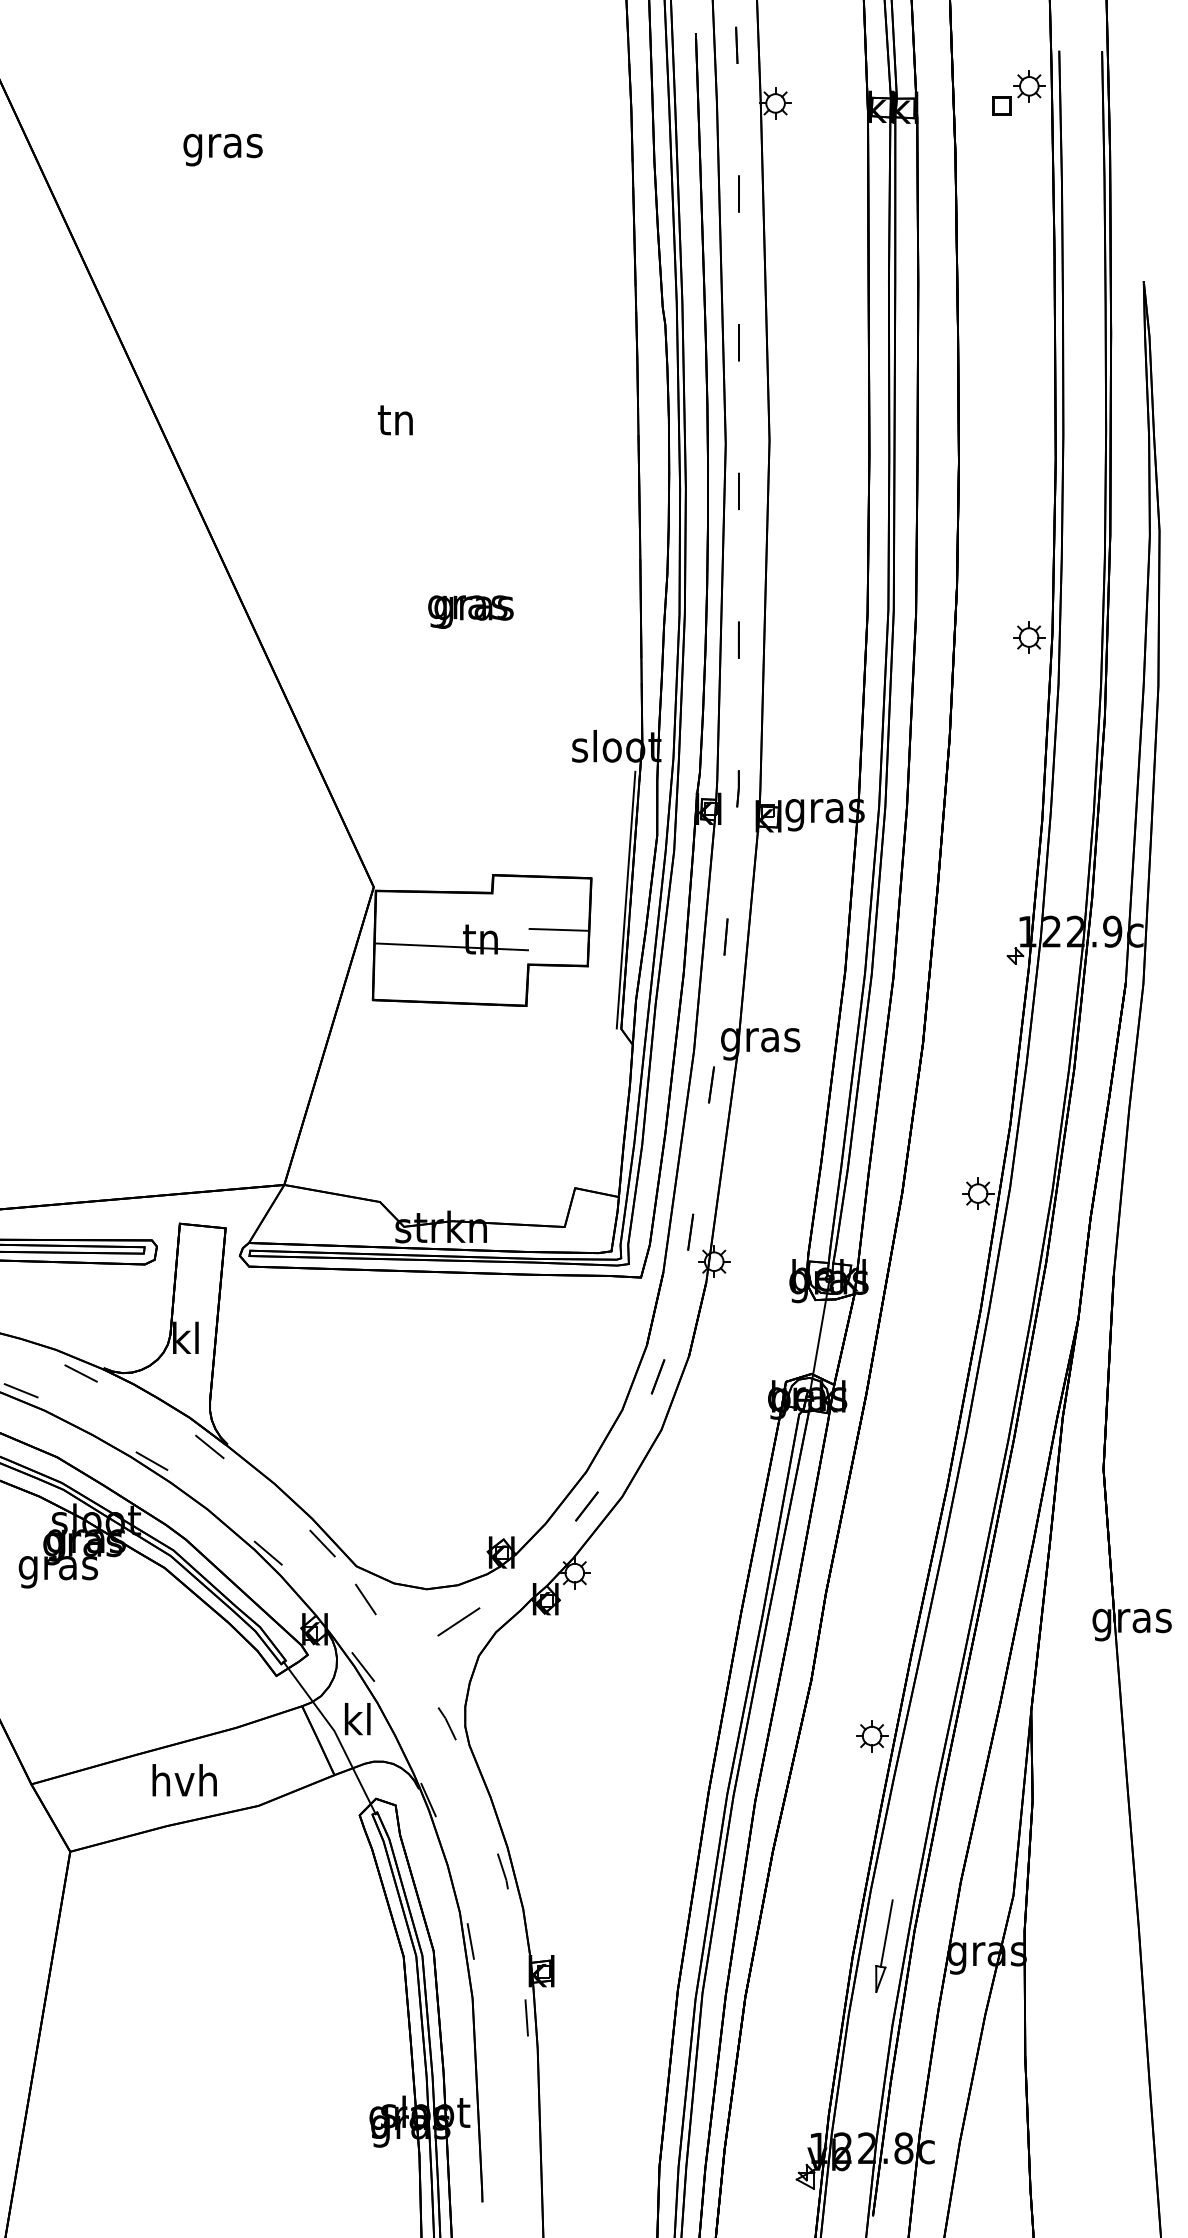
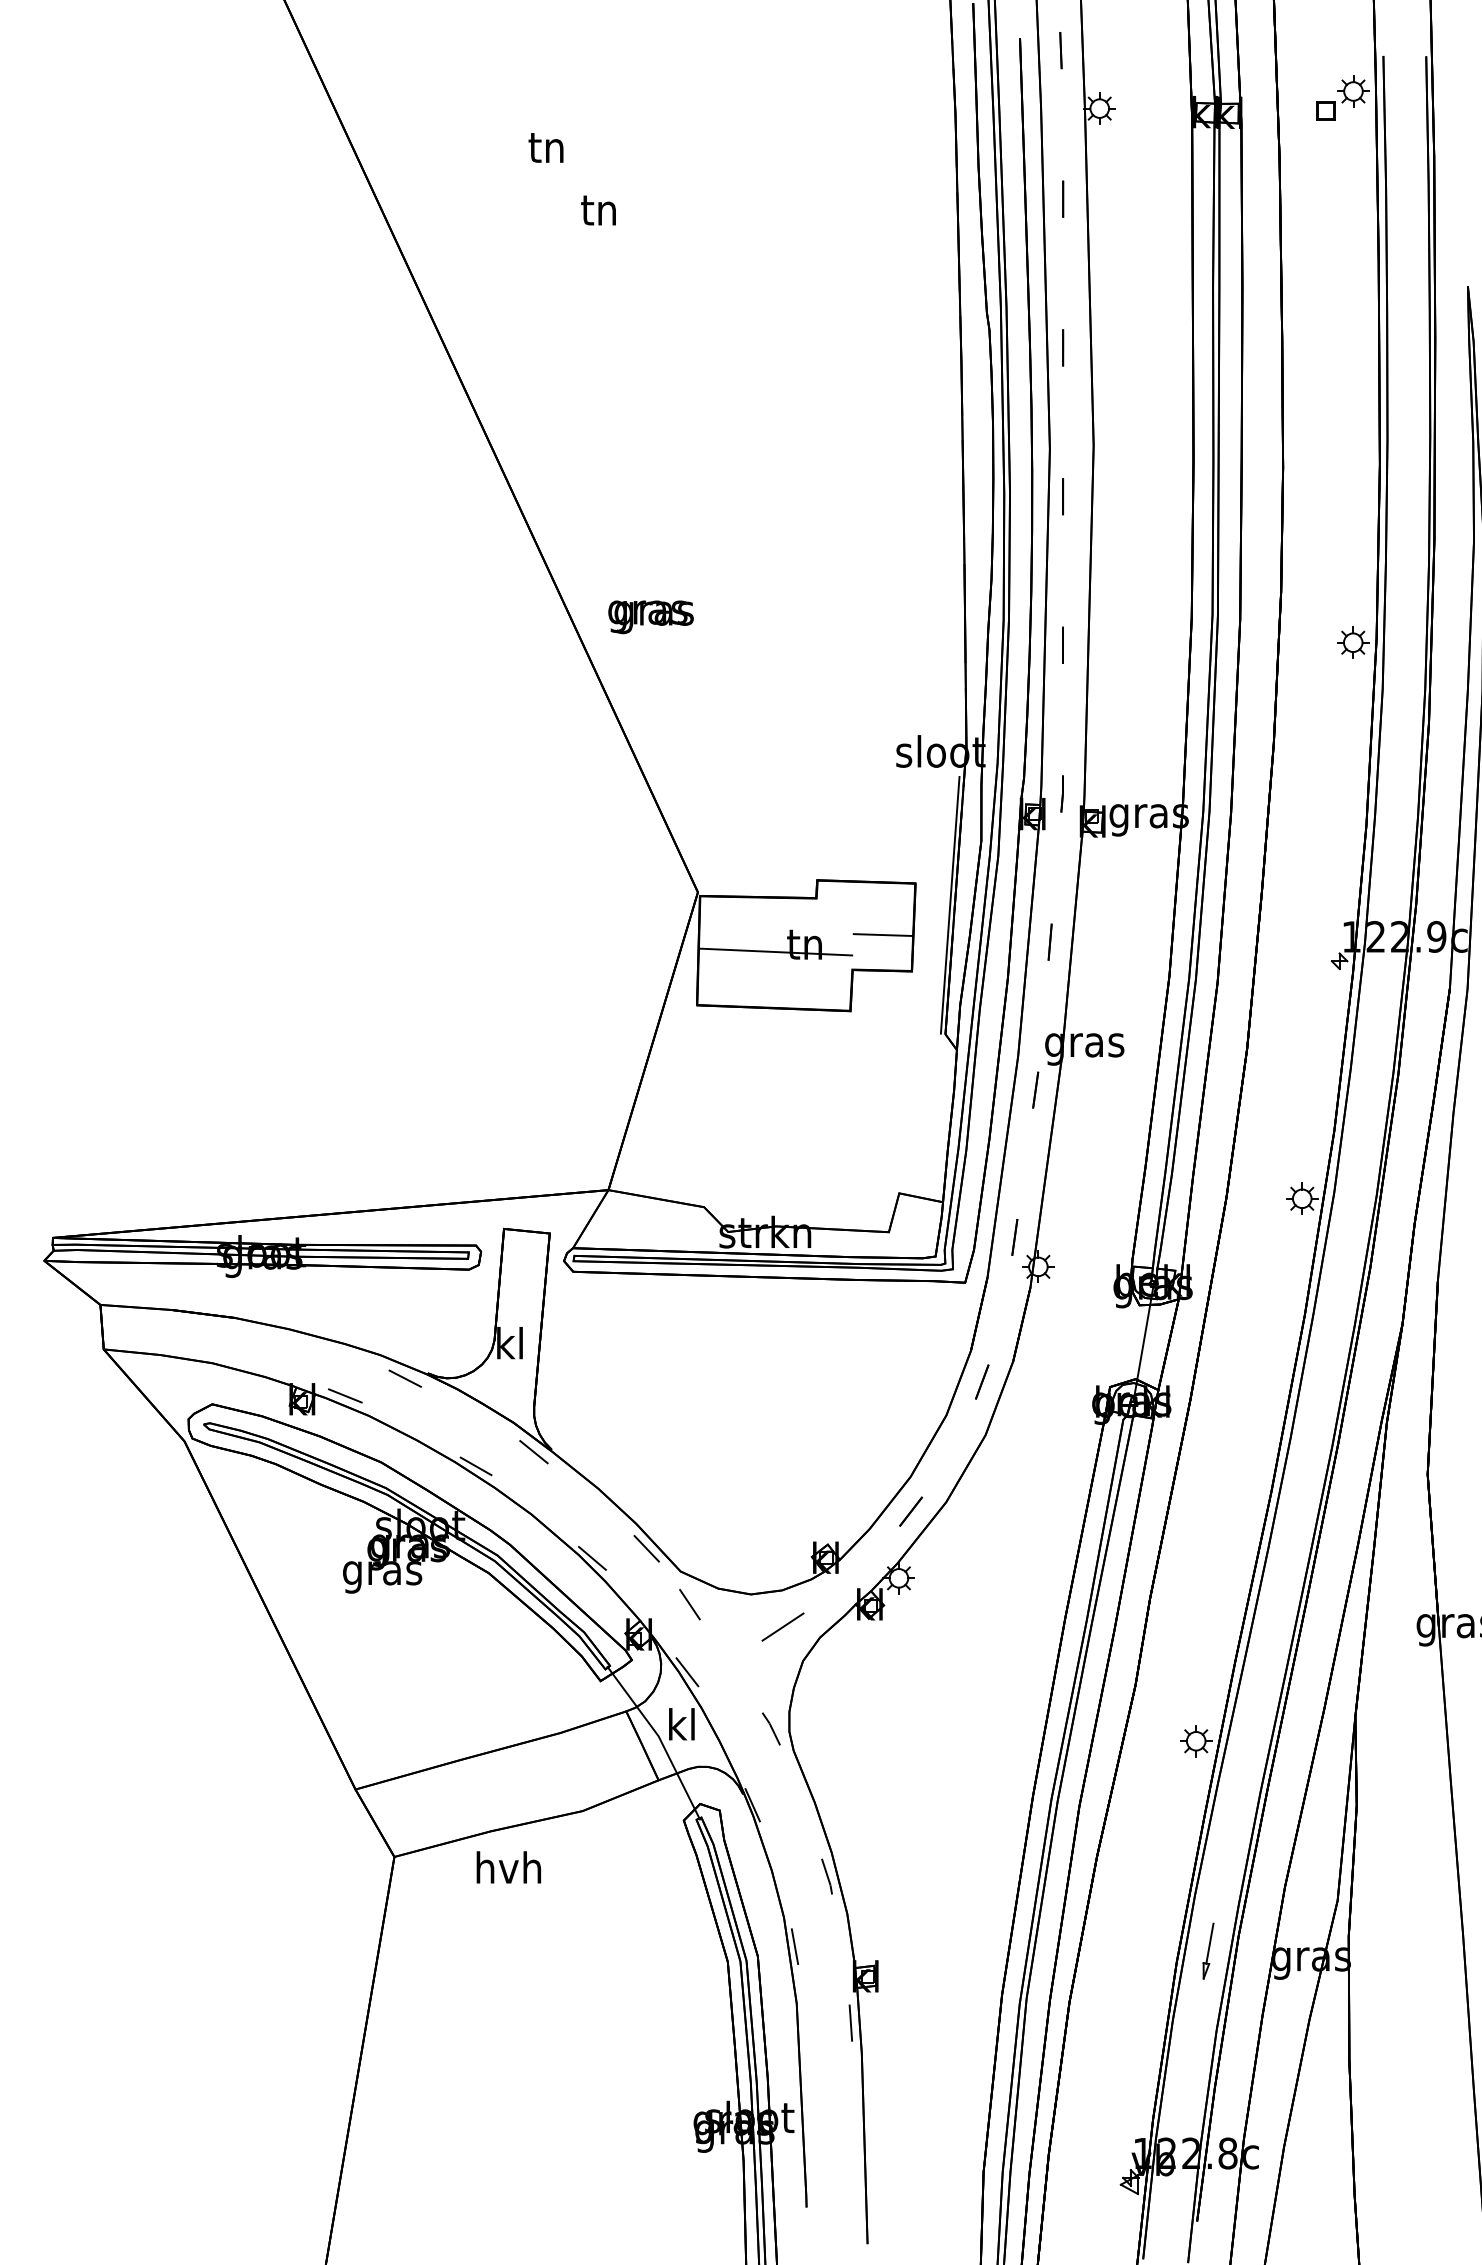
text: (222, 147) -> (546, 152), gras -> tn
text: (395, 420) -> (598, 210), moved
text: (470, 612) -> (650, 617), moved
text: (184, 1780) -> (508, 1867), moved
part: (884, 1945) -> (1208, 1950), size x0.6

